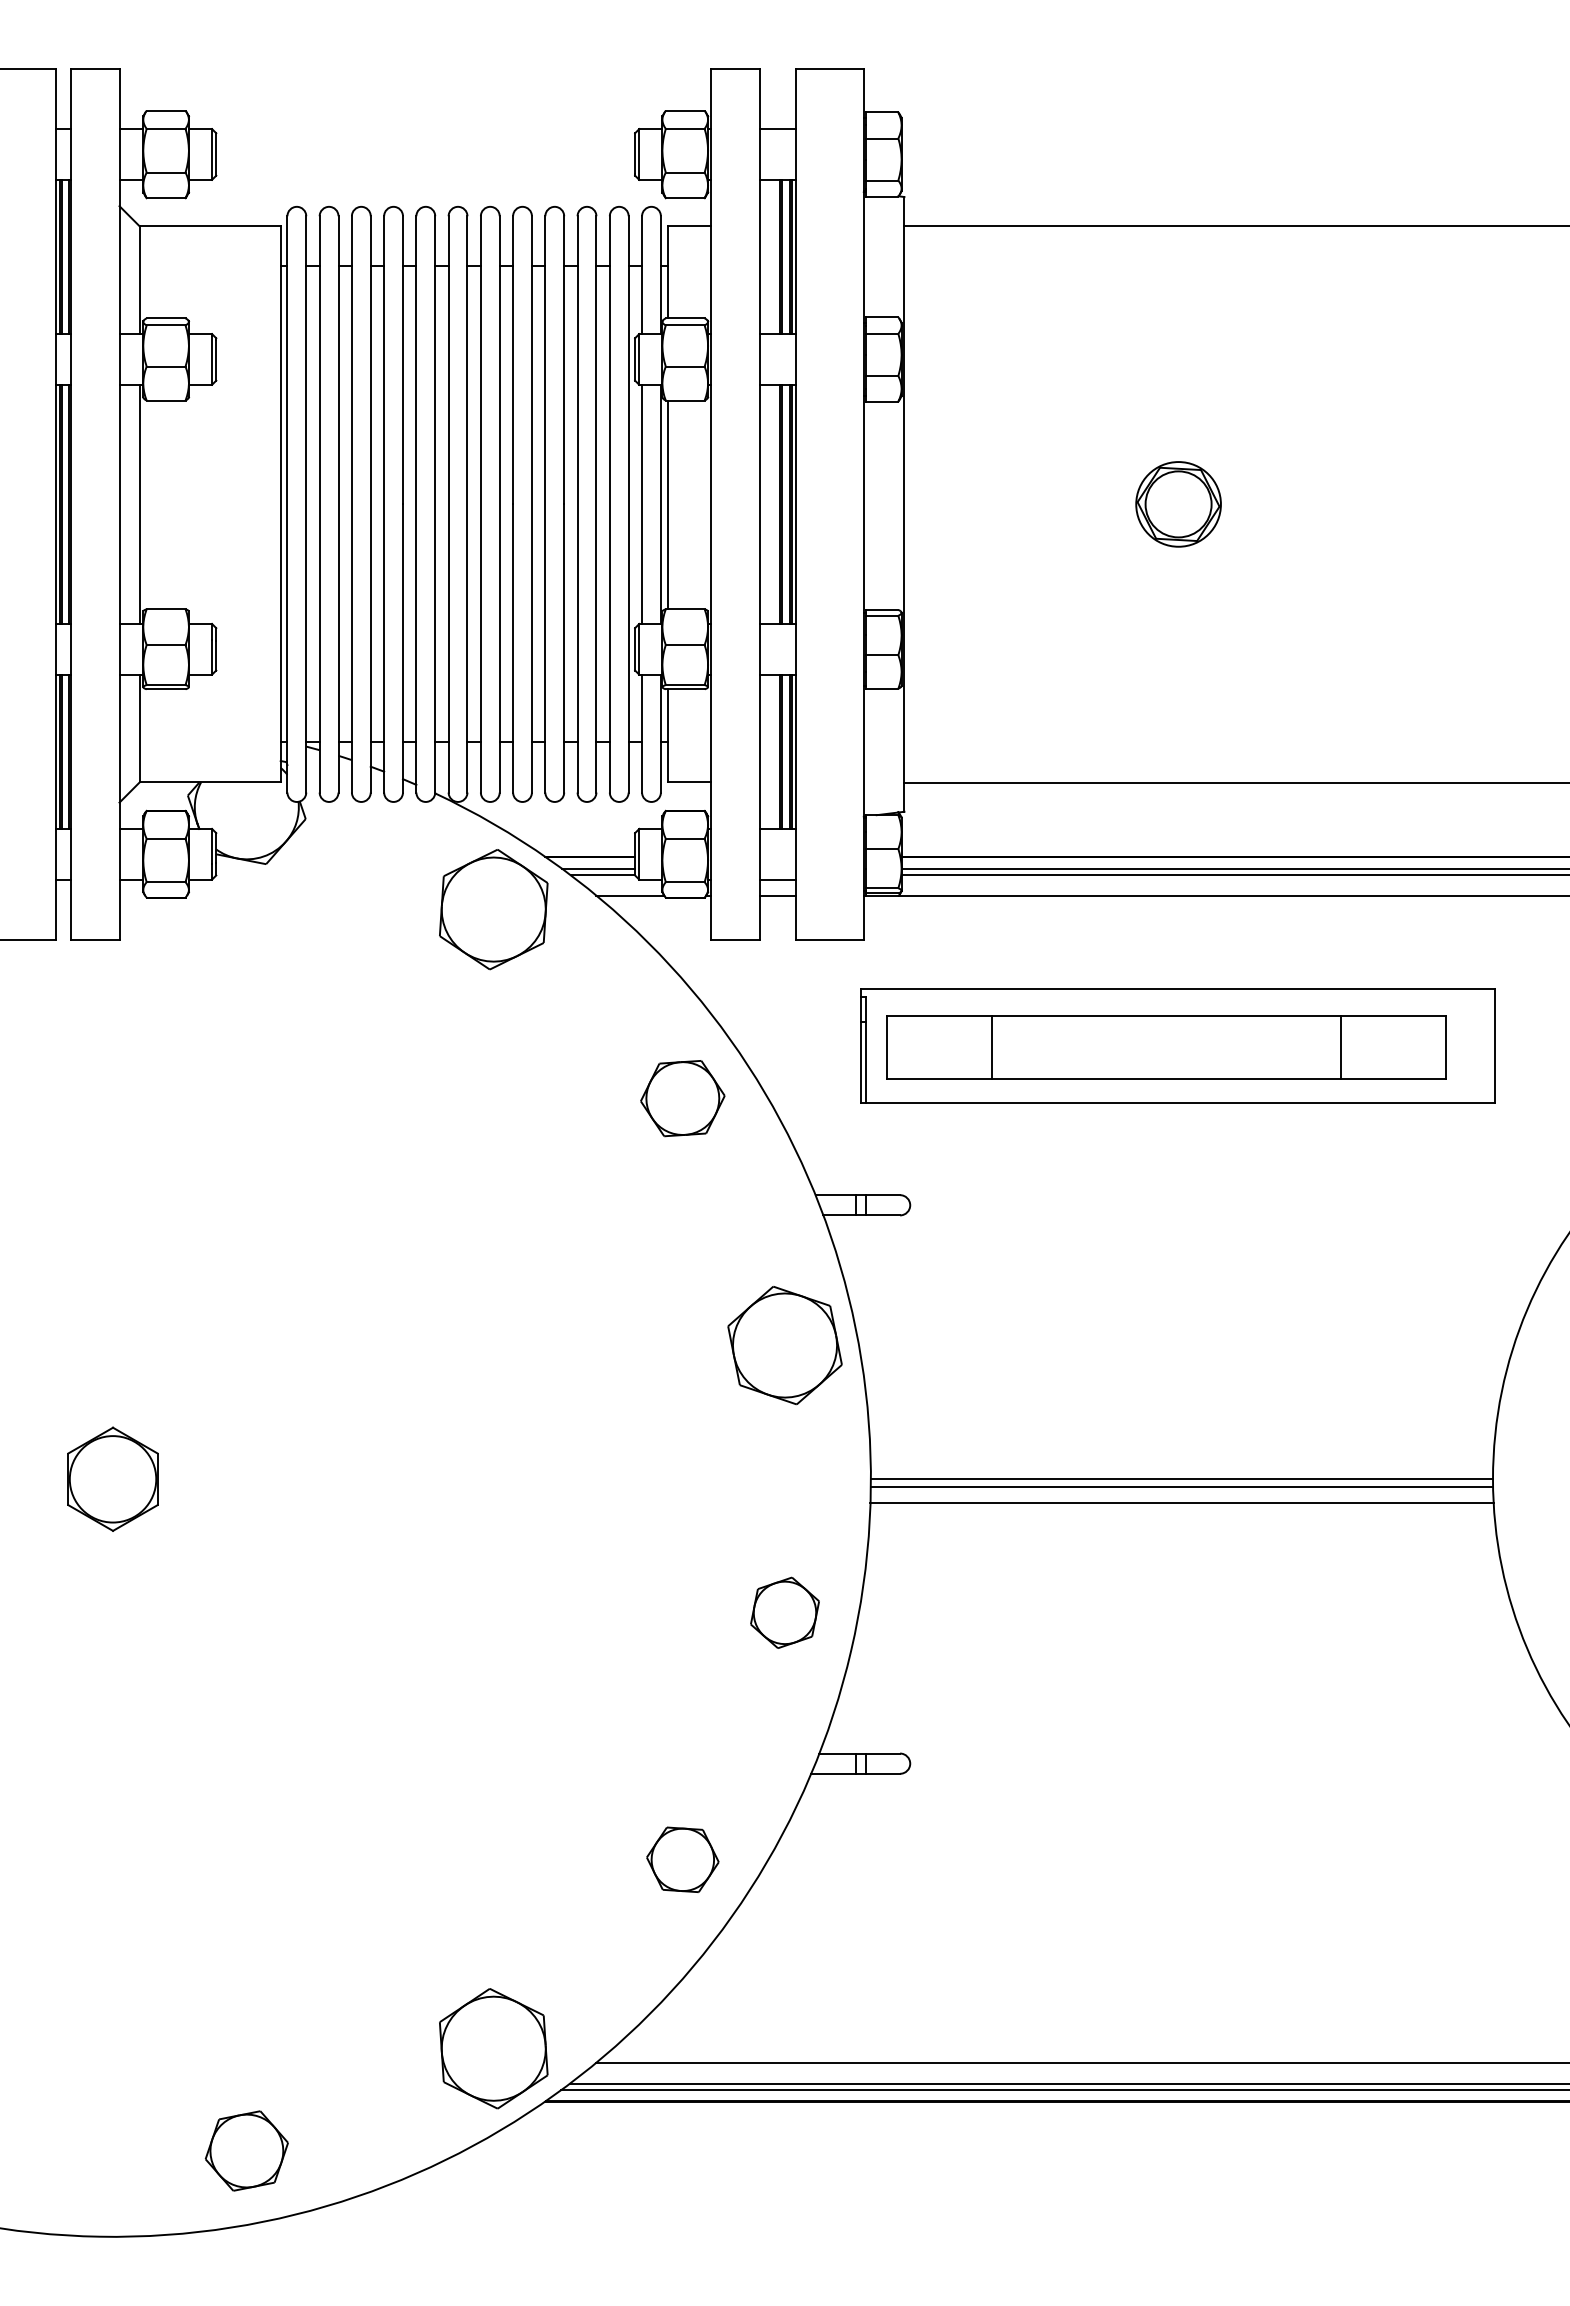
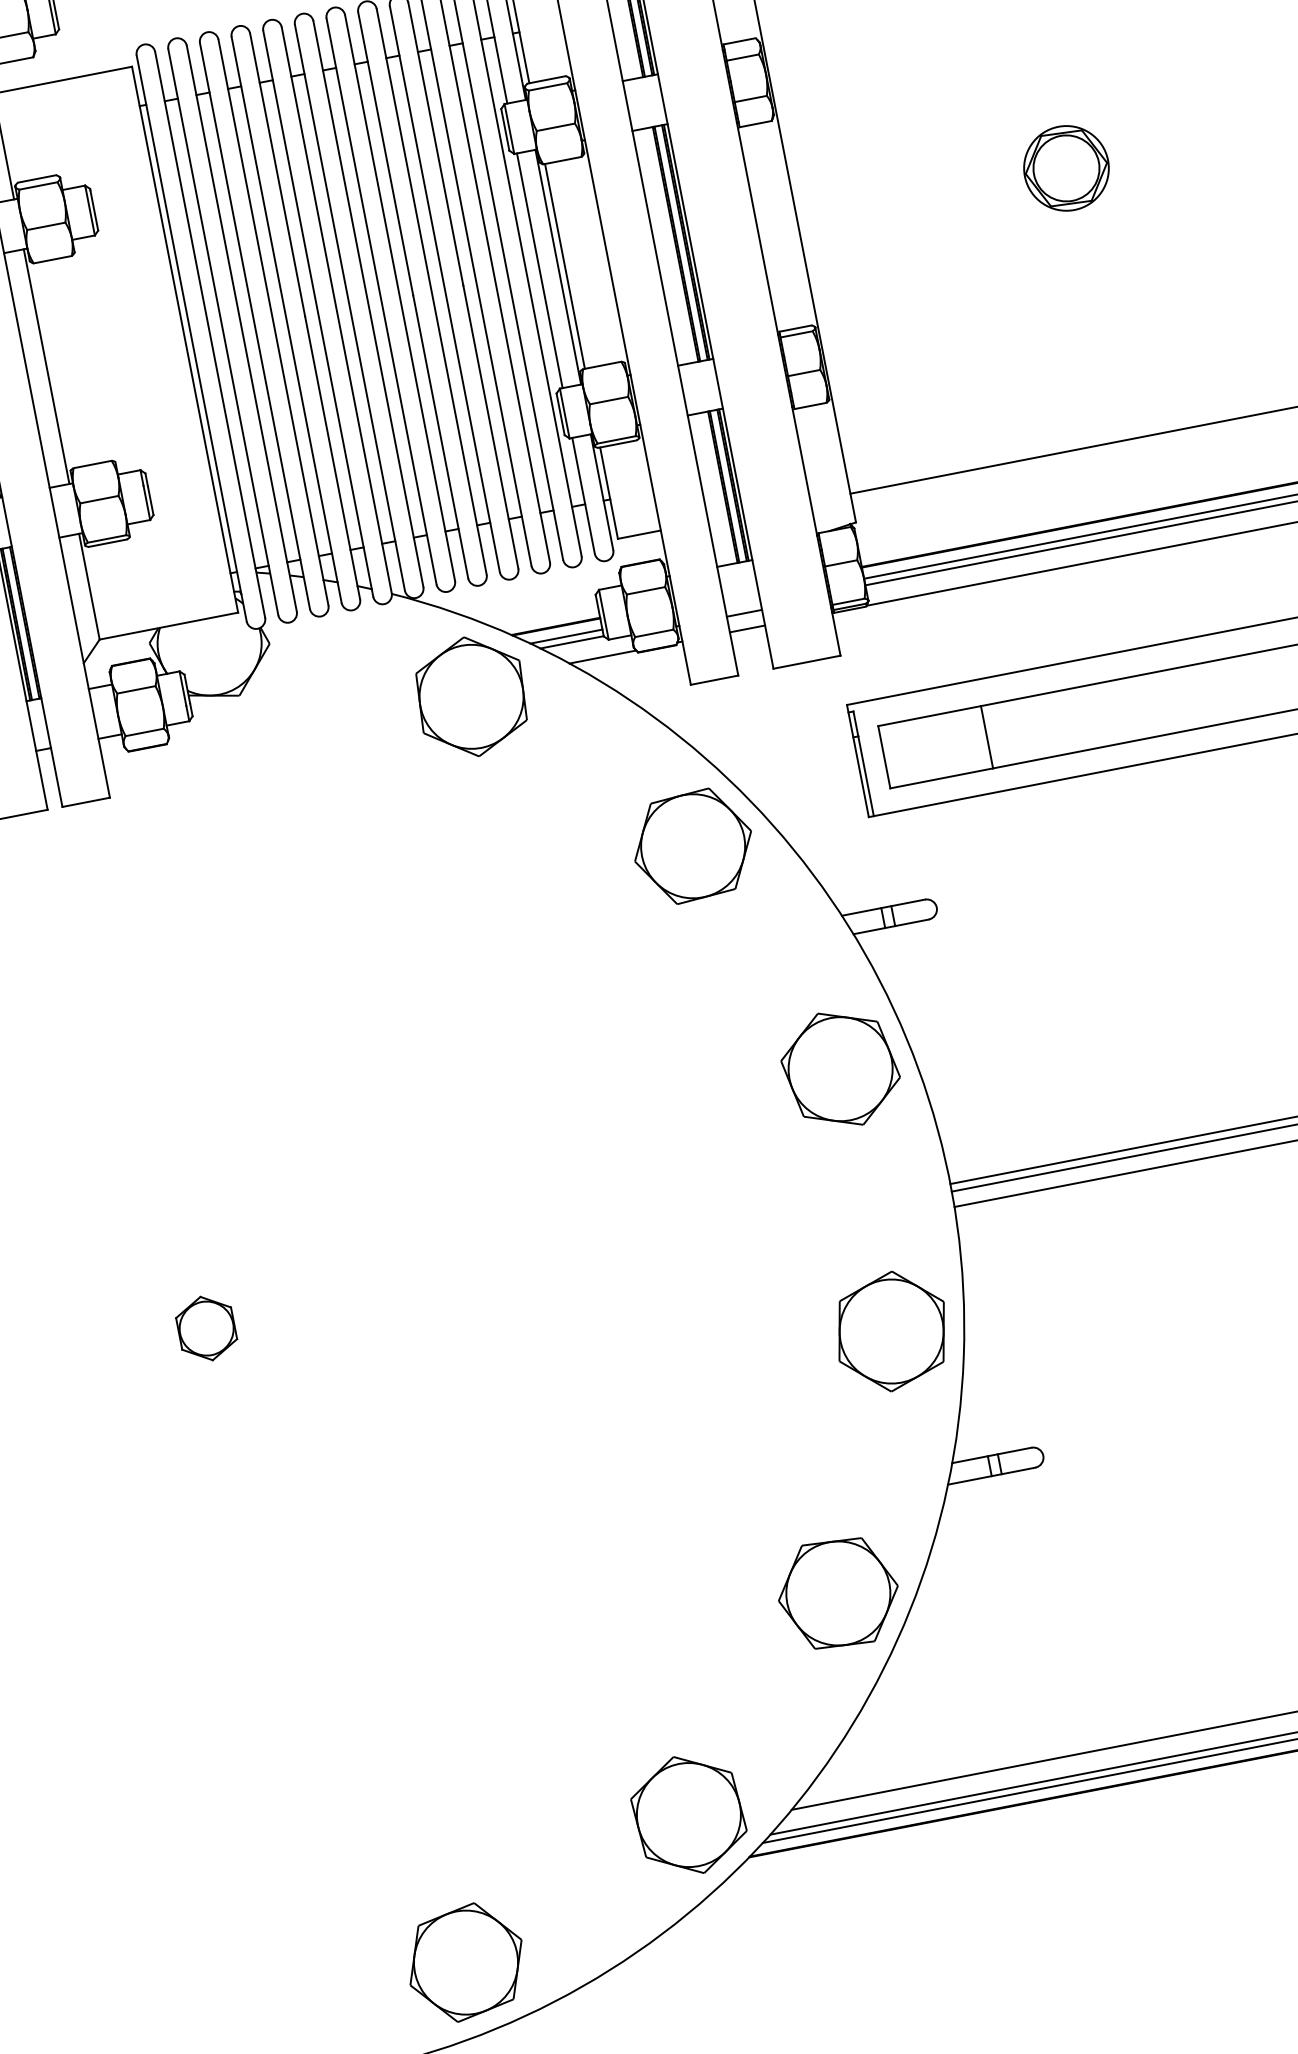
part: (682, 1098) -> (692, 846), size x1.43
part: (113, 1478) -> (206, 1327), size x0.62
part: (784, 1612) -> (891, 1331), size x1.67
part: (682, 1859) -> (838, 1593), size x1.67
part: (246, 2150) -> (465, 1962), size x1.43

